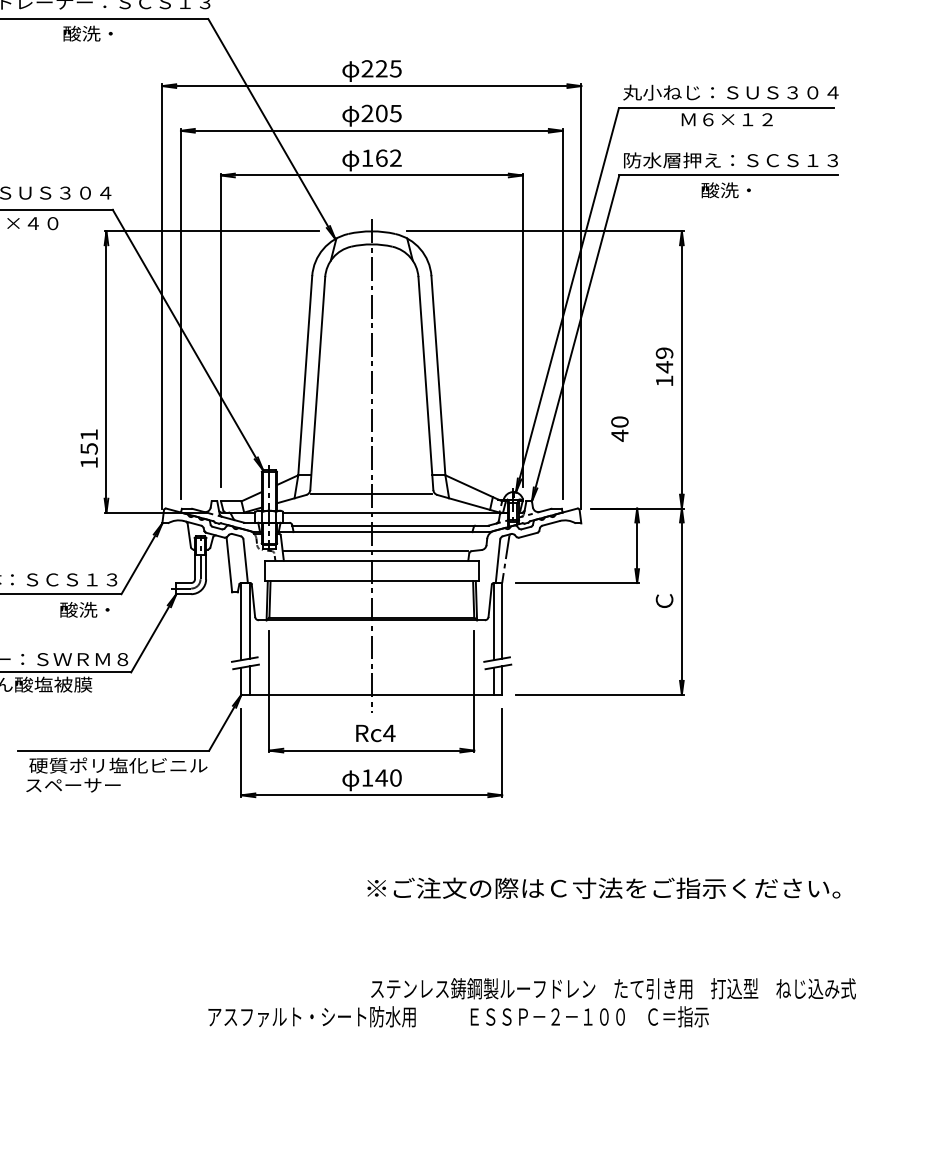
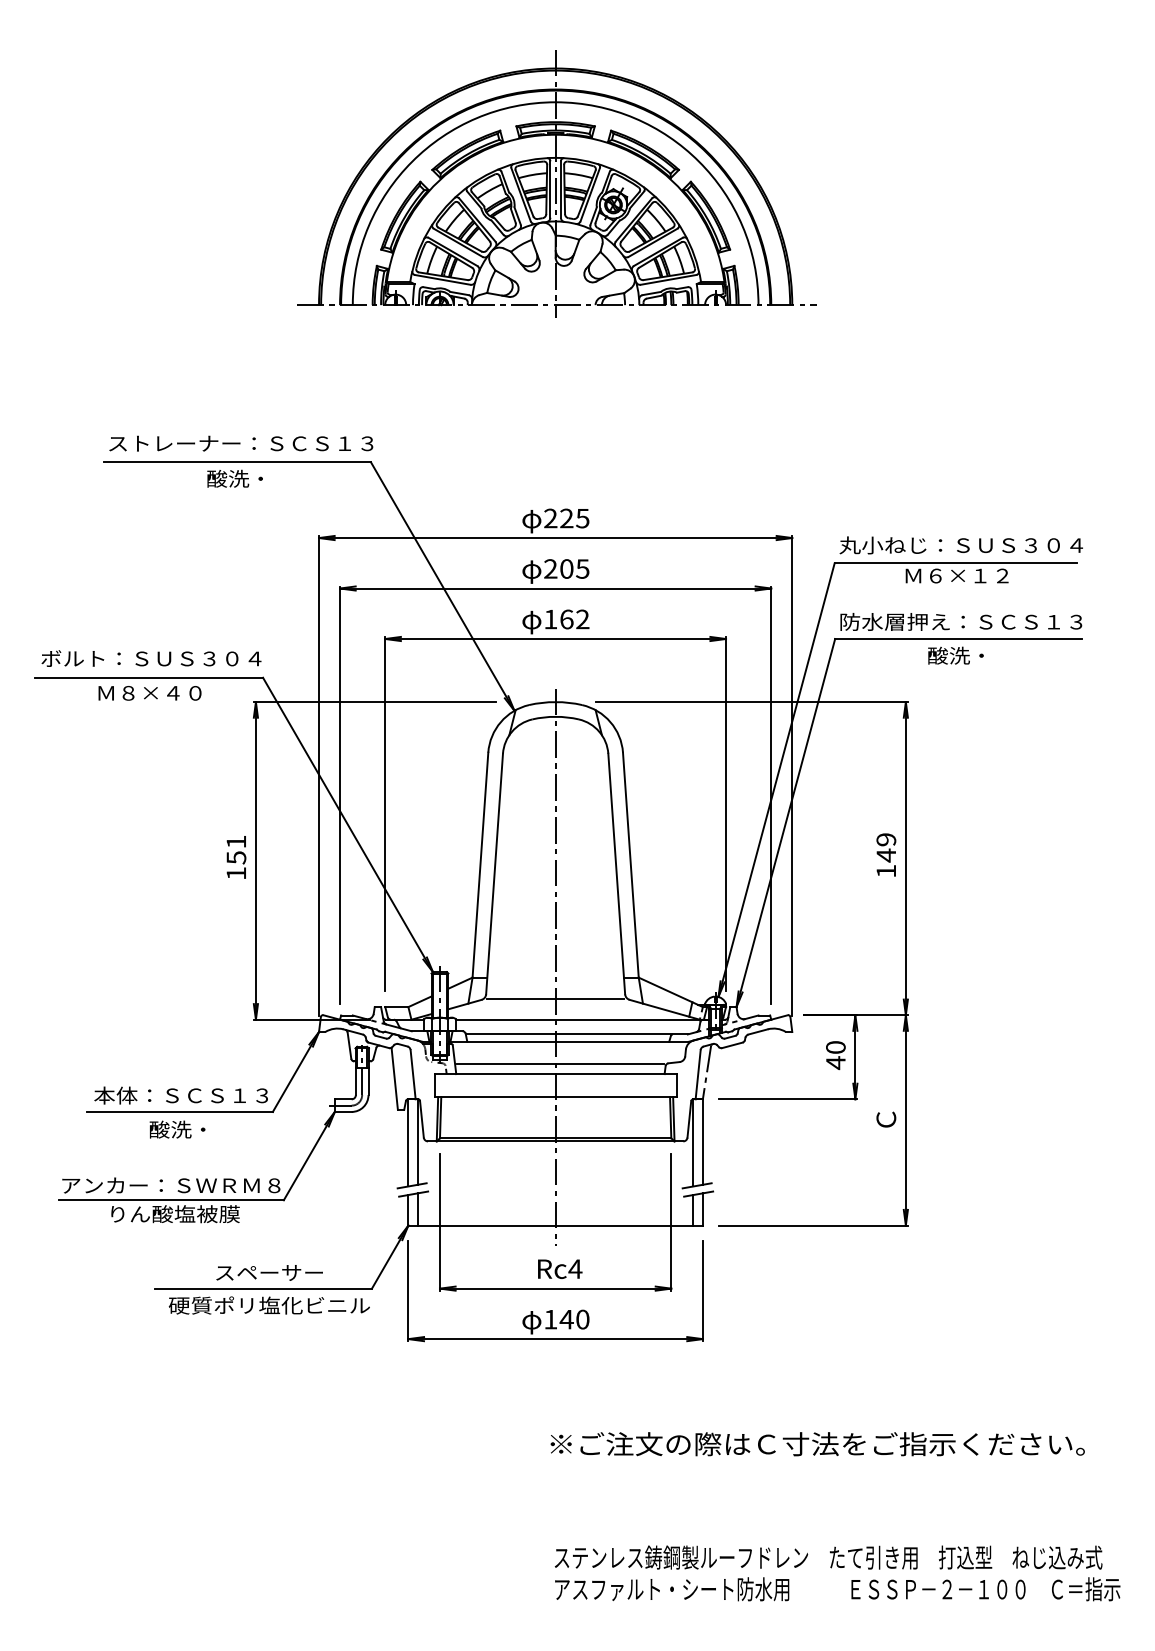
text: (619, 429) -> (835, 1055), moved
text: (89, 448) -> (236, 857), moved
text: (84, 609) -> (177, 1129), moved
text: (73, 785) -> (269, 1272), moved
text: (458, 1016) -> (837, 1589), moved

